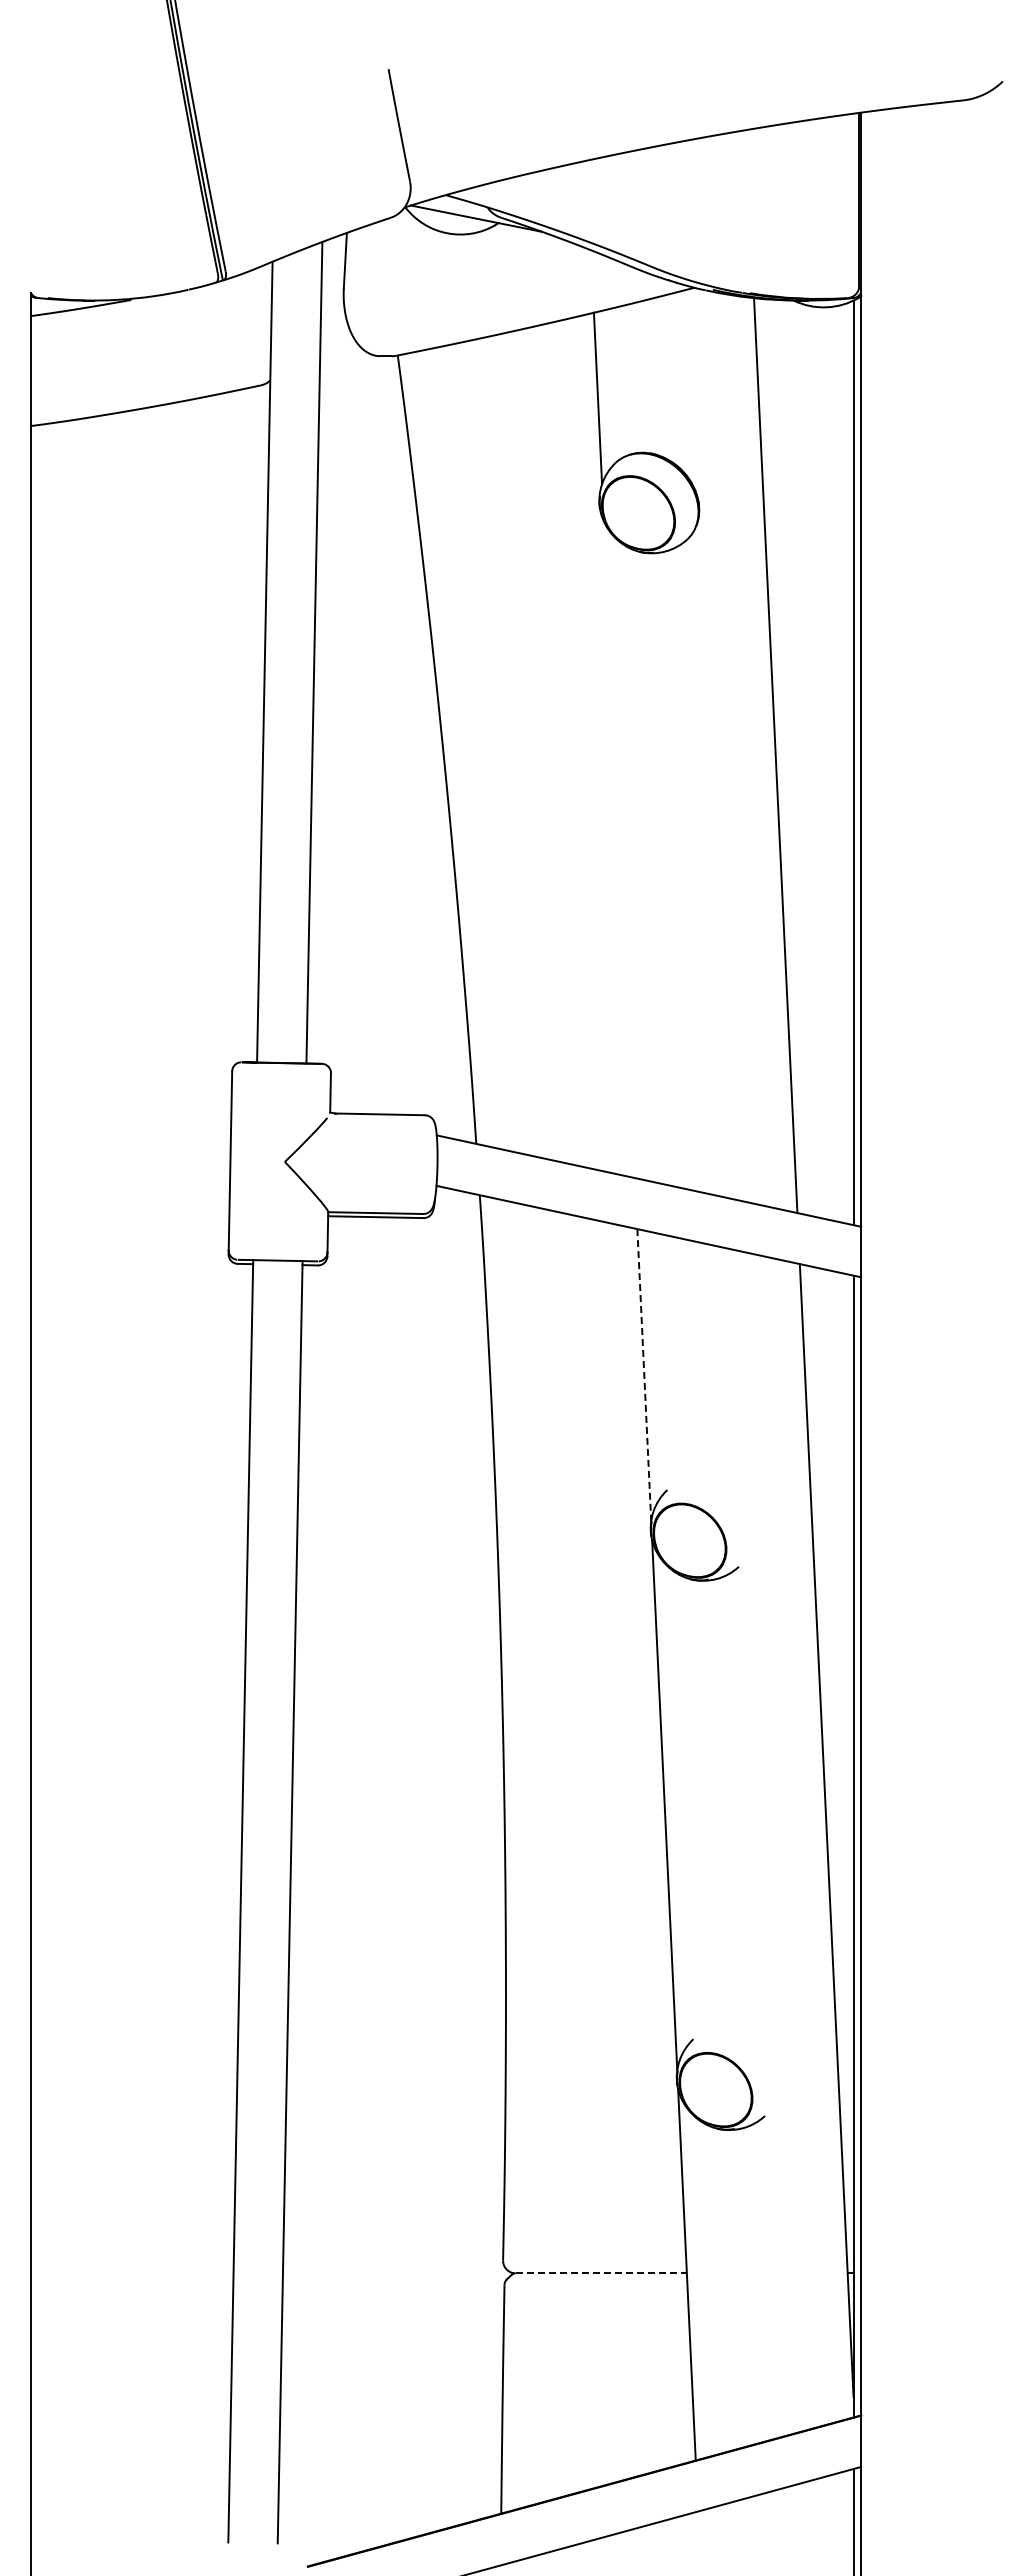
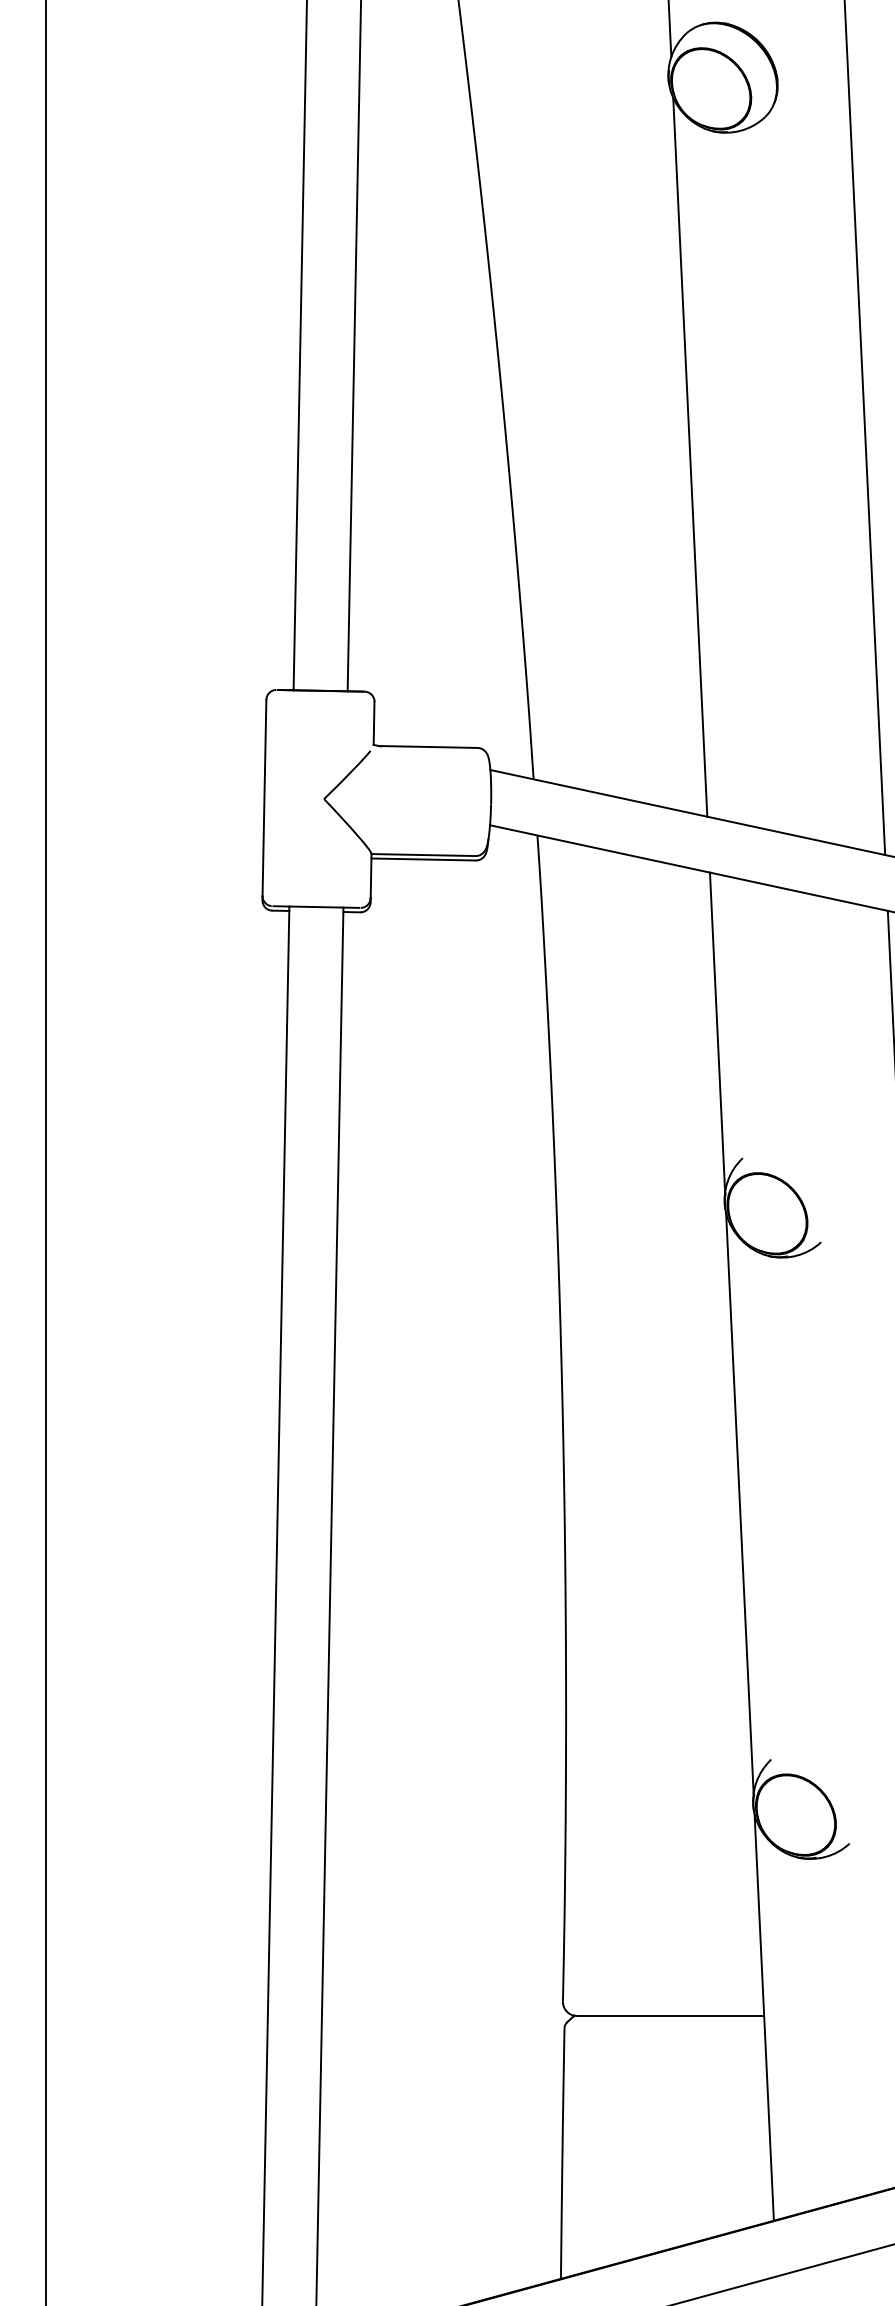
line: (618, 849) -> (689, 456), added
line: (644, 1375) -> (717, 1032), dashed -> solid
line: (601, 2273) -> (670, 2015), dashed -> solid

